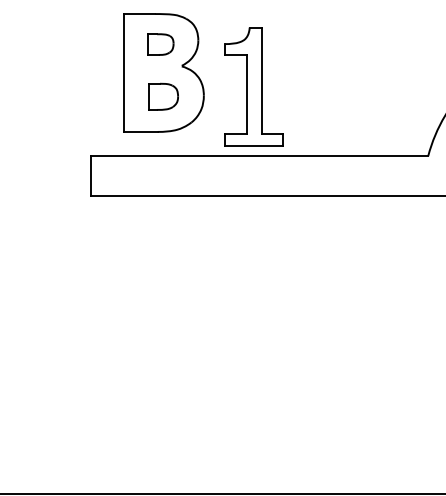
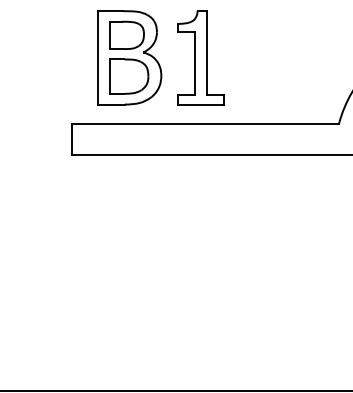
part: (160, 44) -> (126, 35), size x1.67
part: (253, 86) -> (200, 57), moved
part: (163, 96) -> (129, 76), size x1.67

